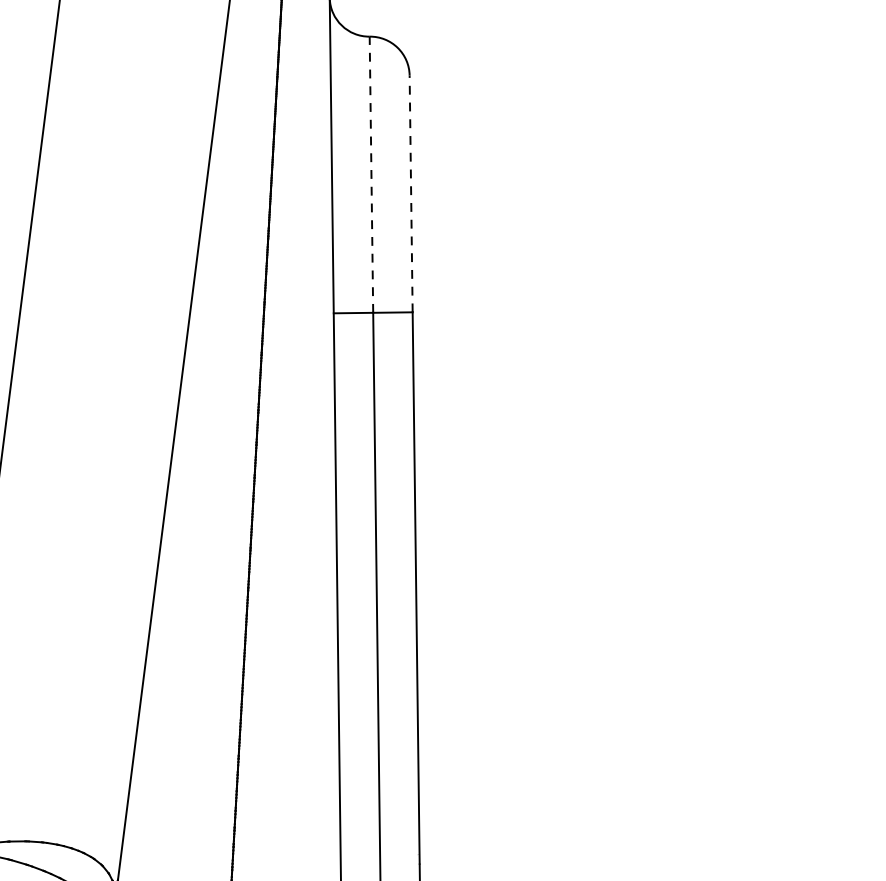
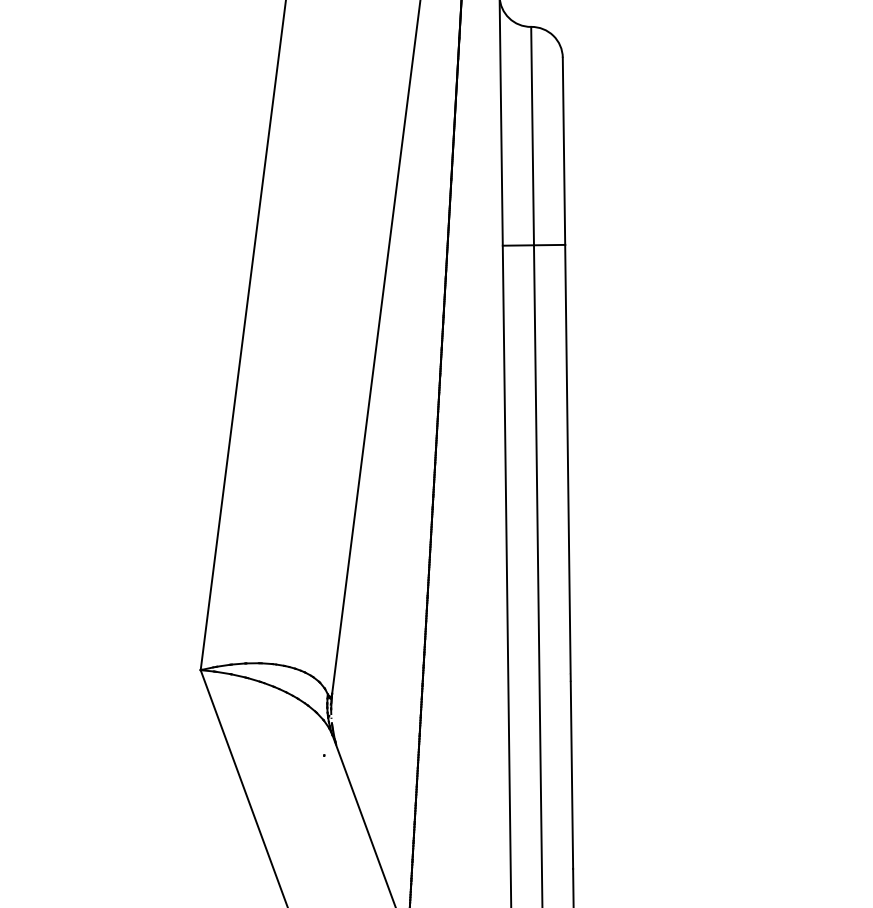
line: (371, 173) -> (532, 135), dashed -> solid
line: (411, 194) -> (564, 151), dashed -> solid

